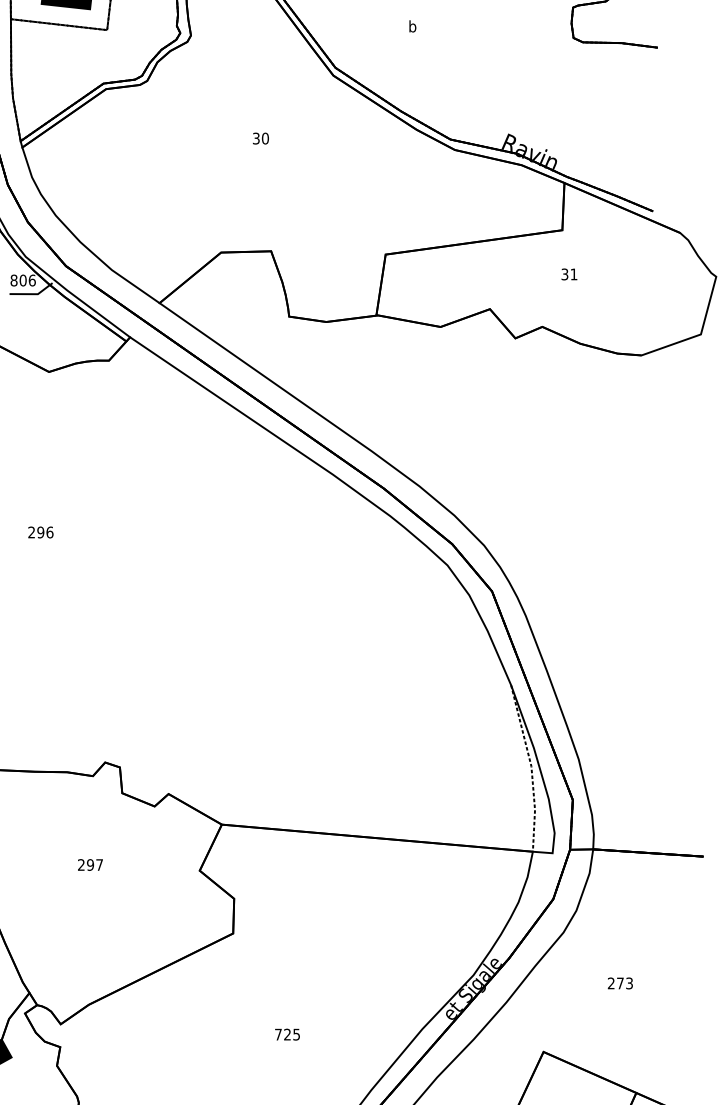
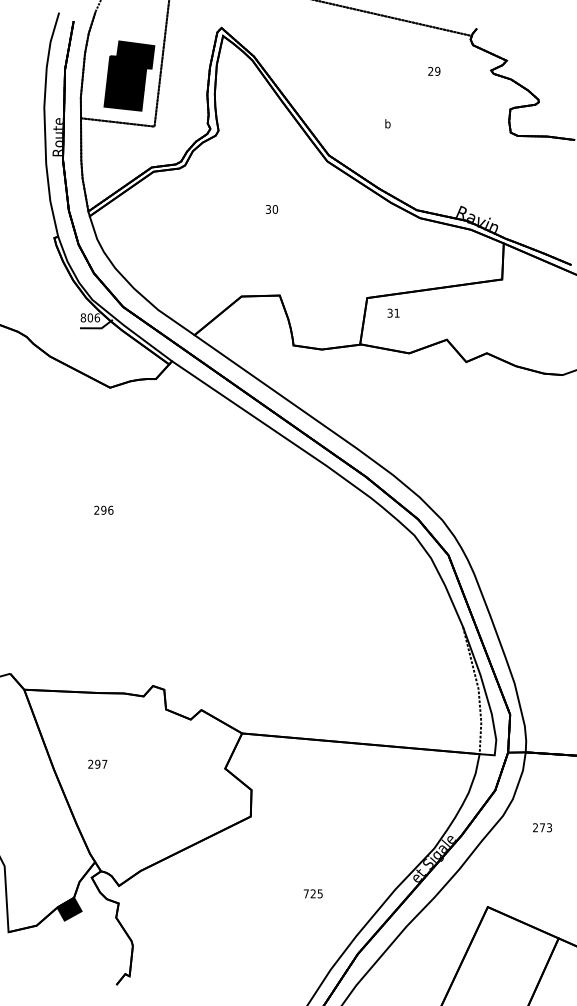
text: (569, 273) -> (393, 312), moved
text: (90, 863) -> (97, 763), moved
text: (620, 983) -> (542, 827), moved
text: (287, 1034) -> (313, 893), moved

